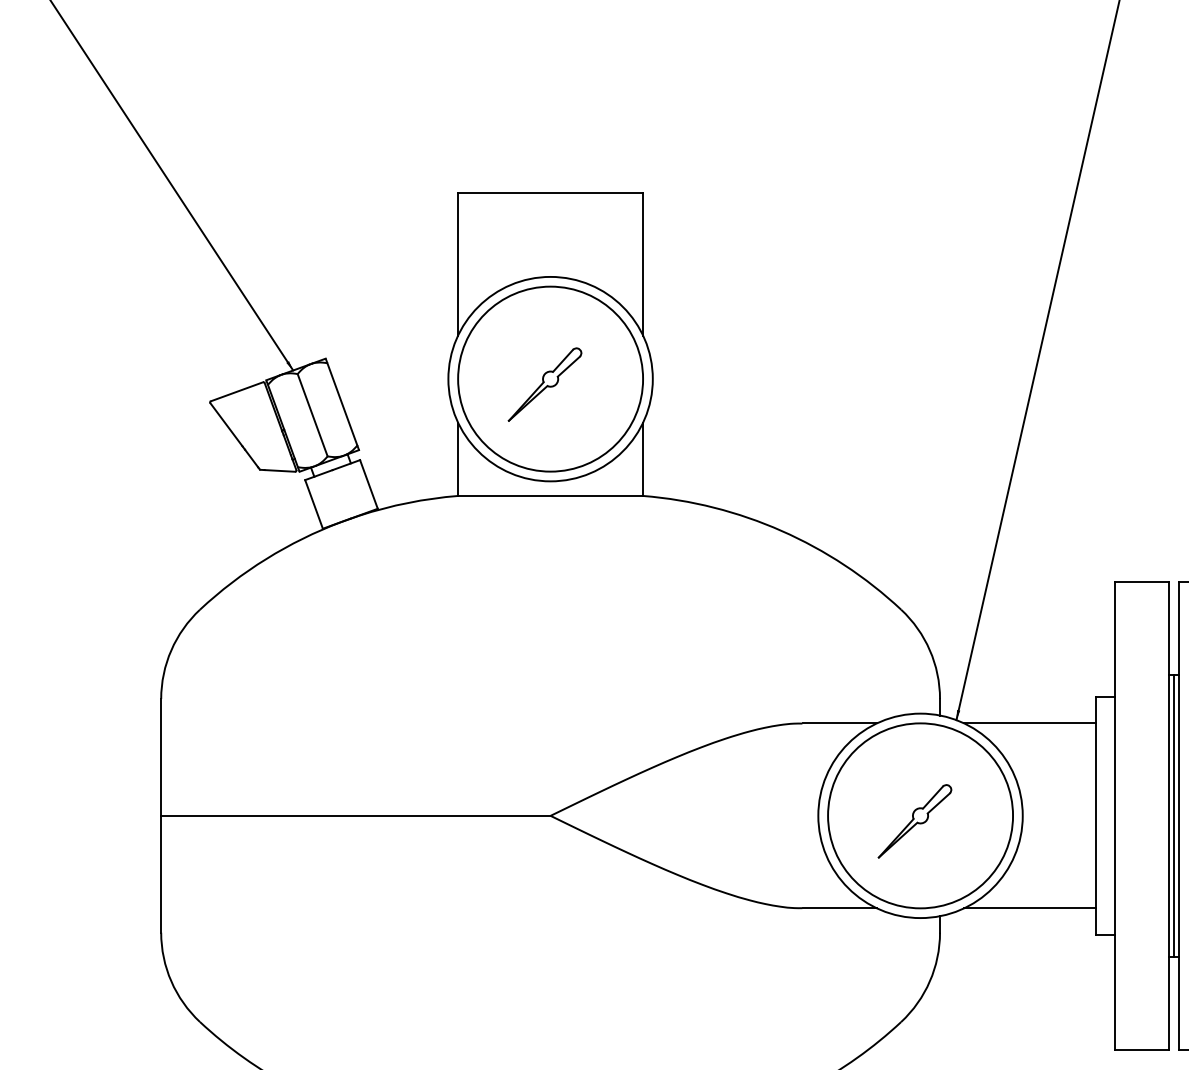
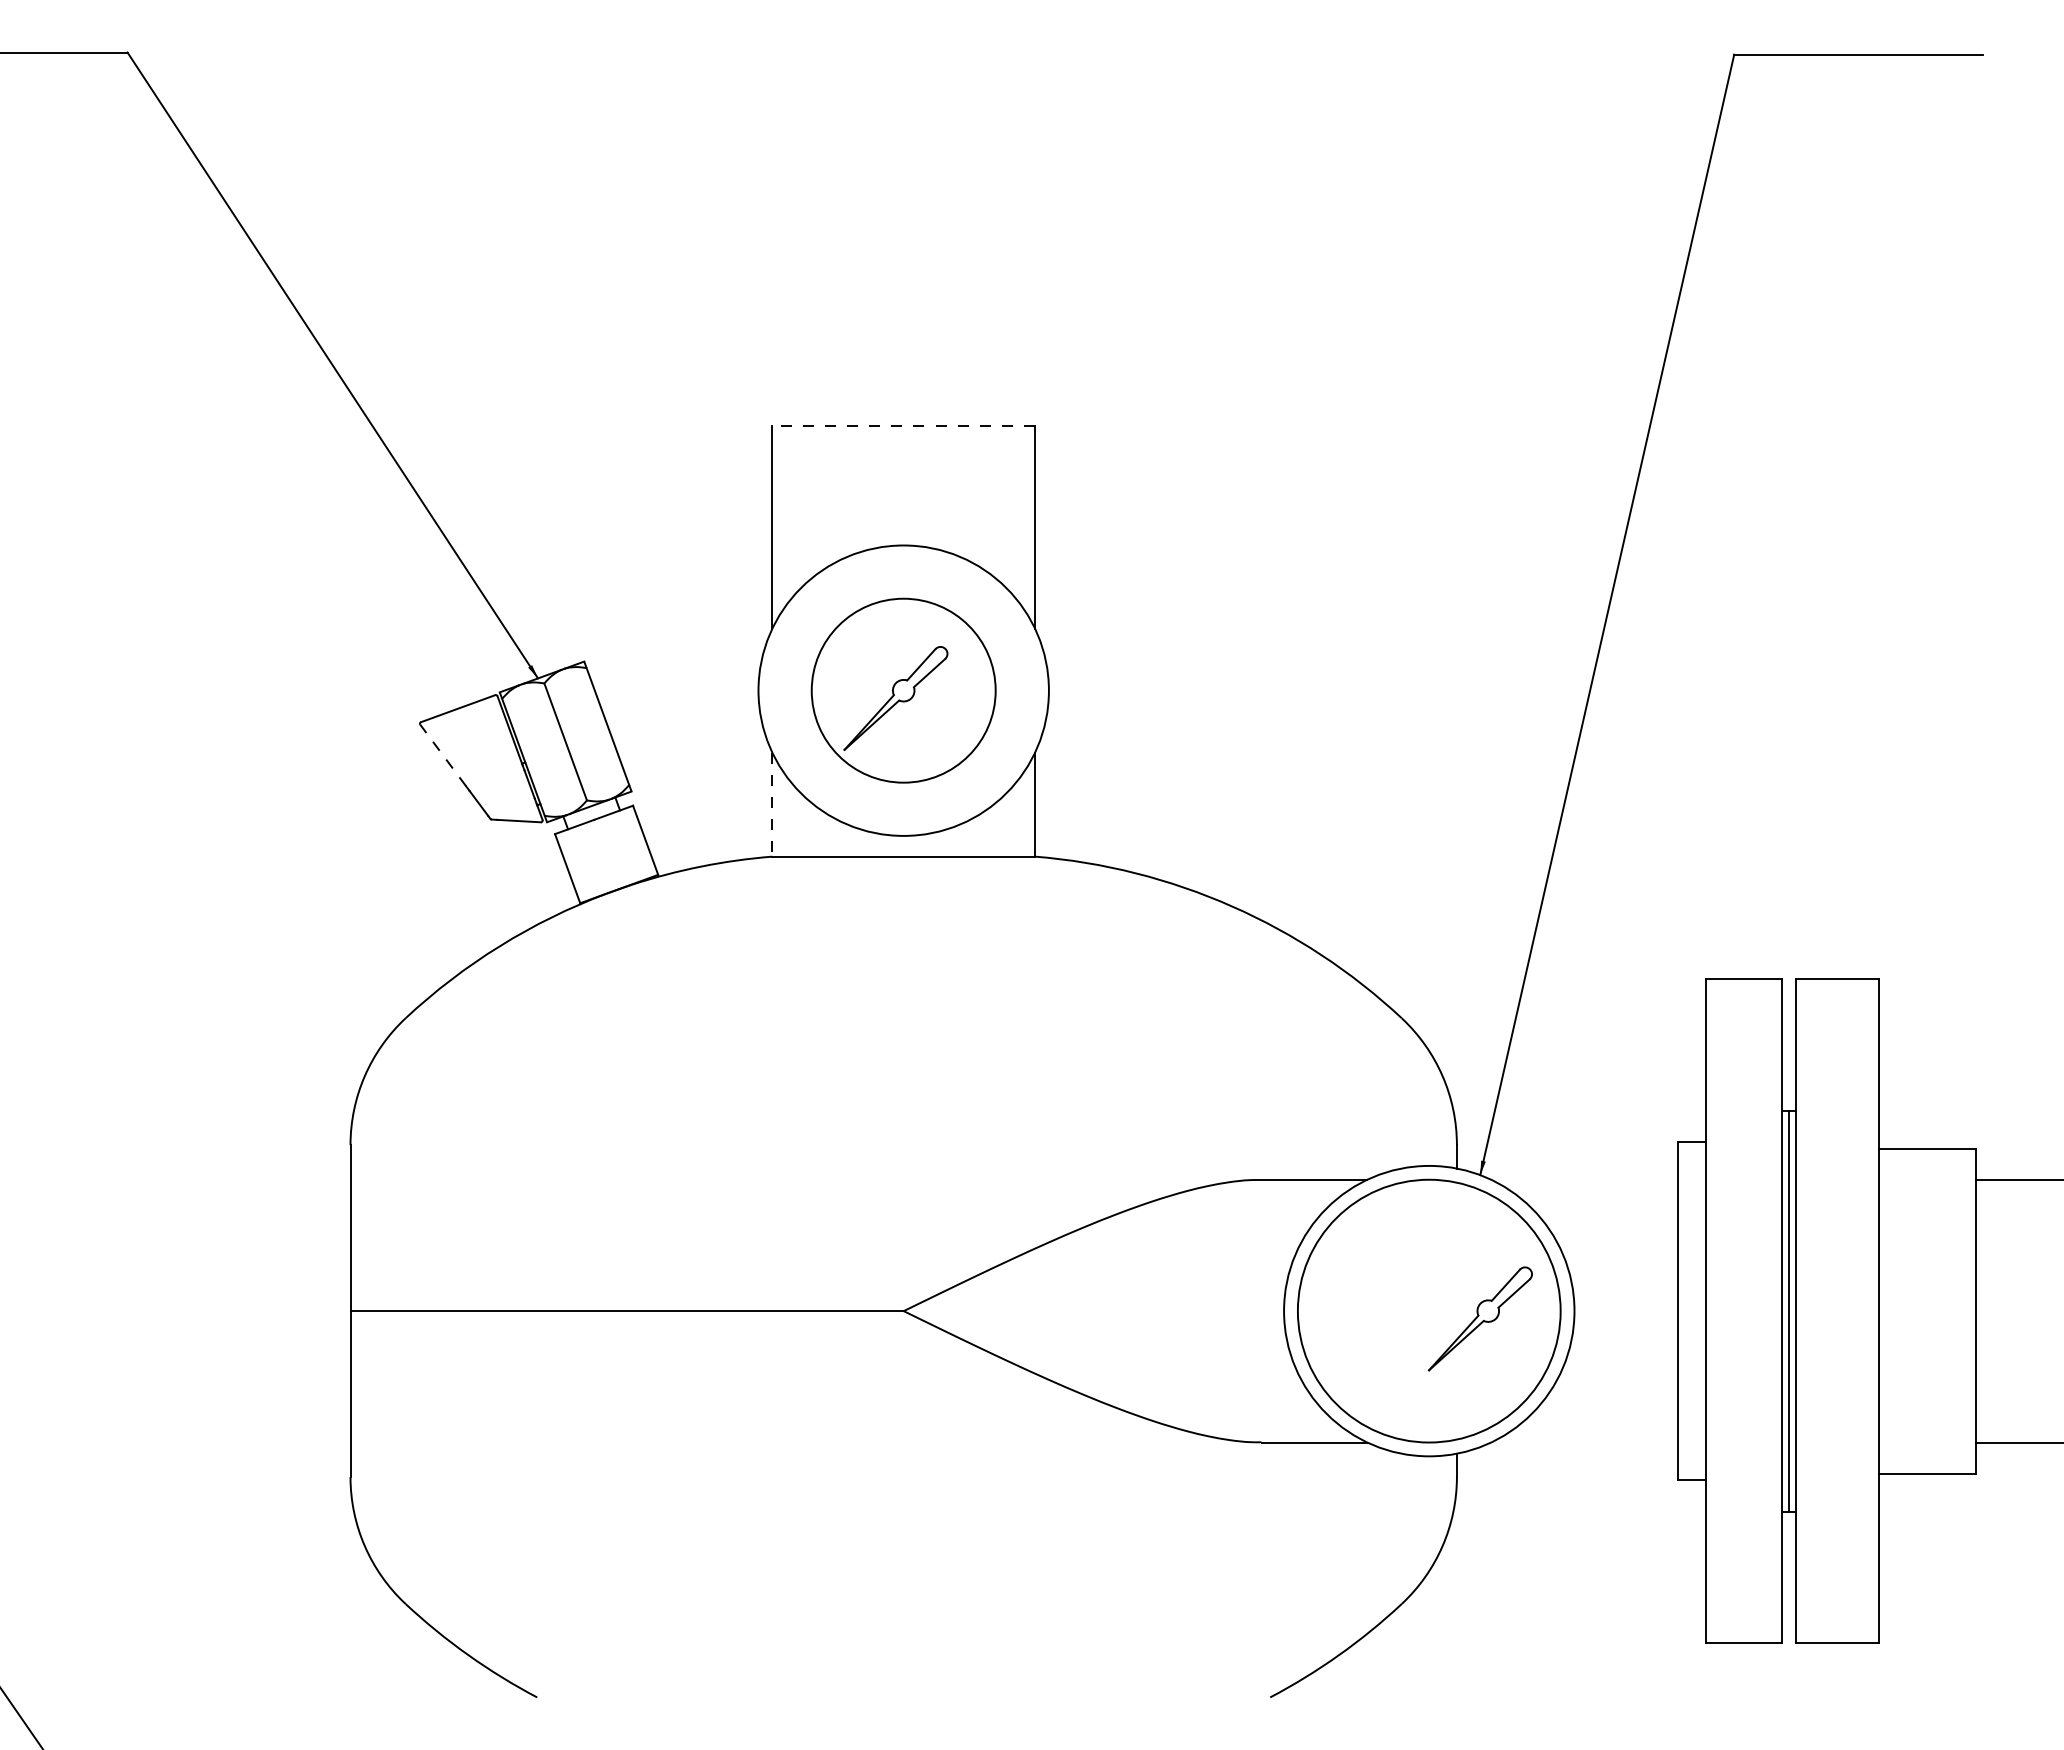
line: (550, 193) -> (903, 426), solid -> dashed
circle: (550, 379) -> (903, 690), size x0.7
line: (225, 424) -> (442, 755), solid -> dashed
line: (458, 459) -> (772, 805), solid -> dashed
line: (1029, 723) -> (1584, 1179), removed
part: (914, 821) -> (1479, 1318), moved
line: (1029, 908) -> (1584, 1442), removed

